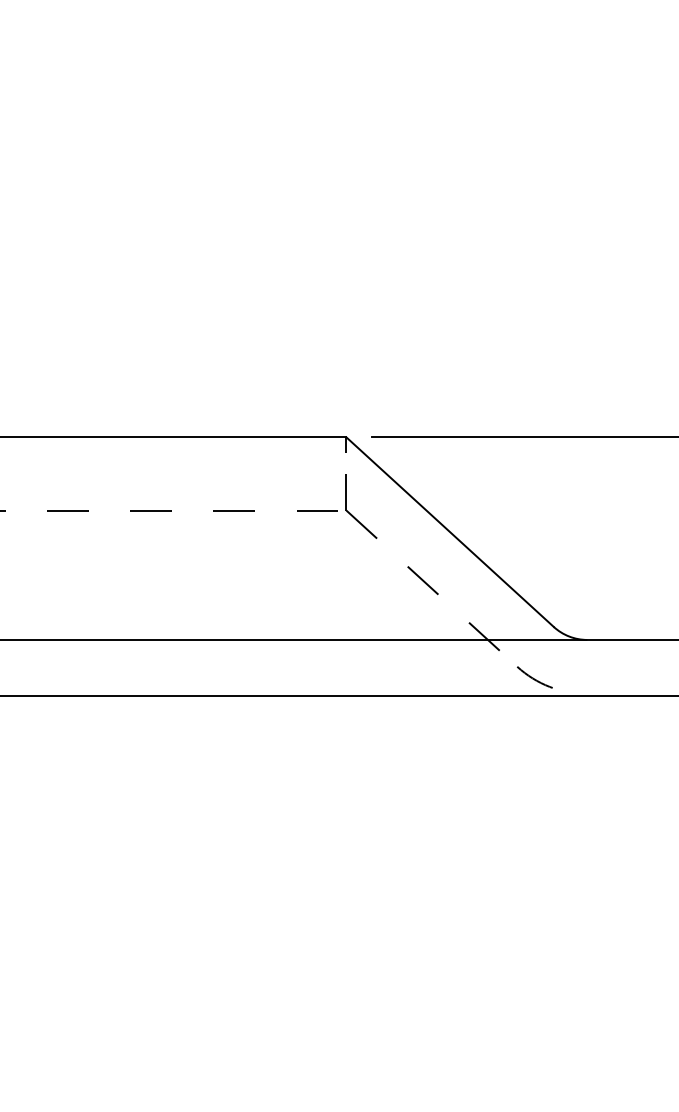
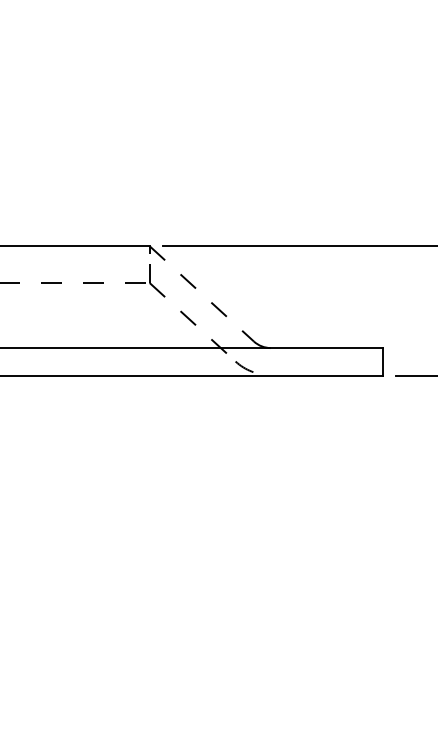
line: (449, 531) -> (201, 293), solid -> dashed

